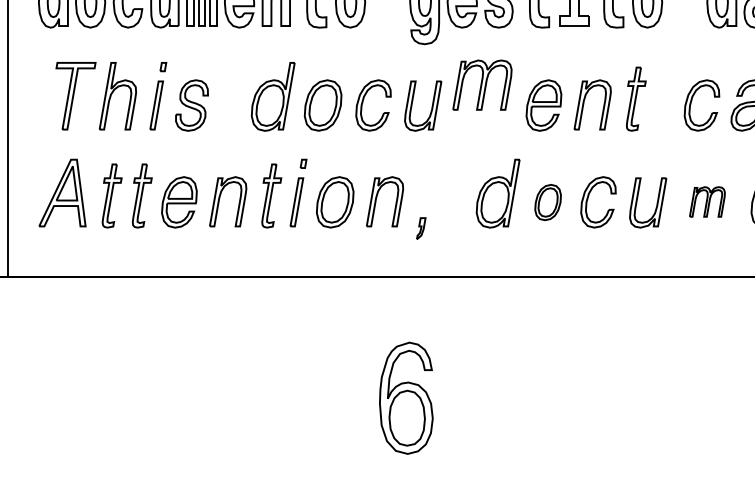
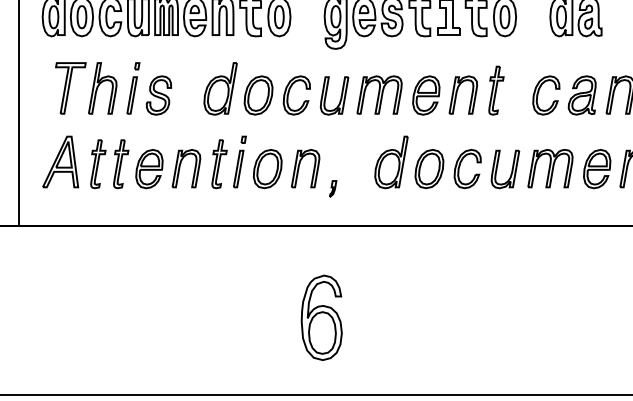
part: (482, 84) -> (379, 94), moved
part: (707, 201) -> (550, 168), size x1.67
part: (548, 202) -> (429, 169), size x1.43

